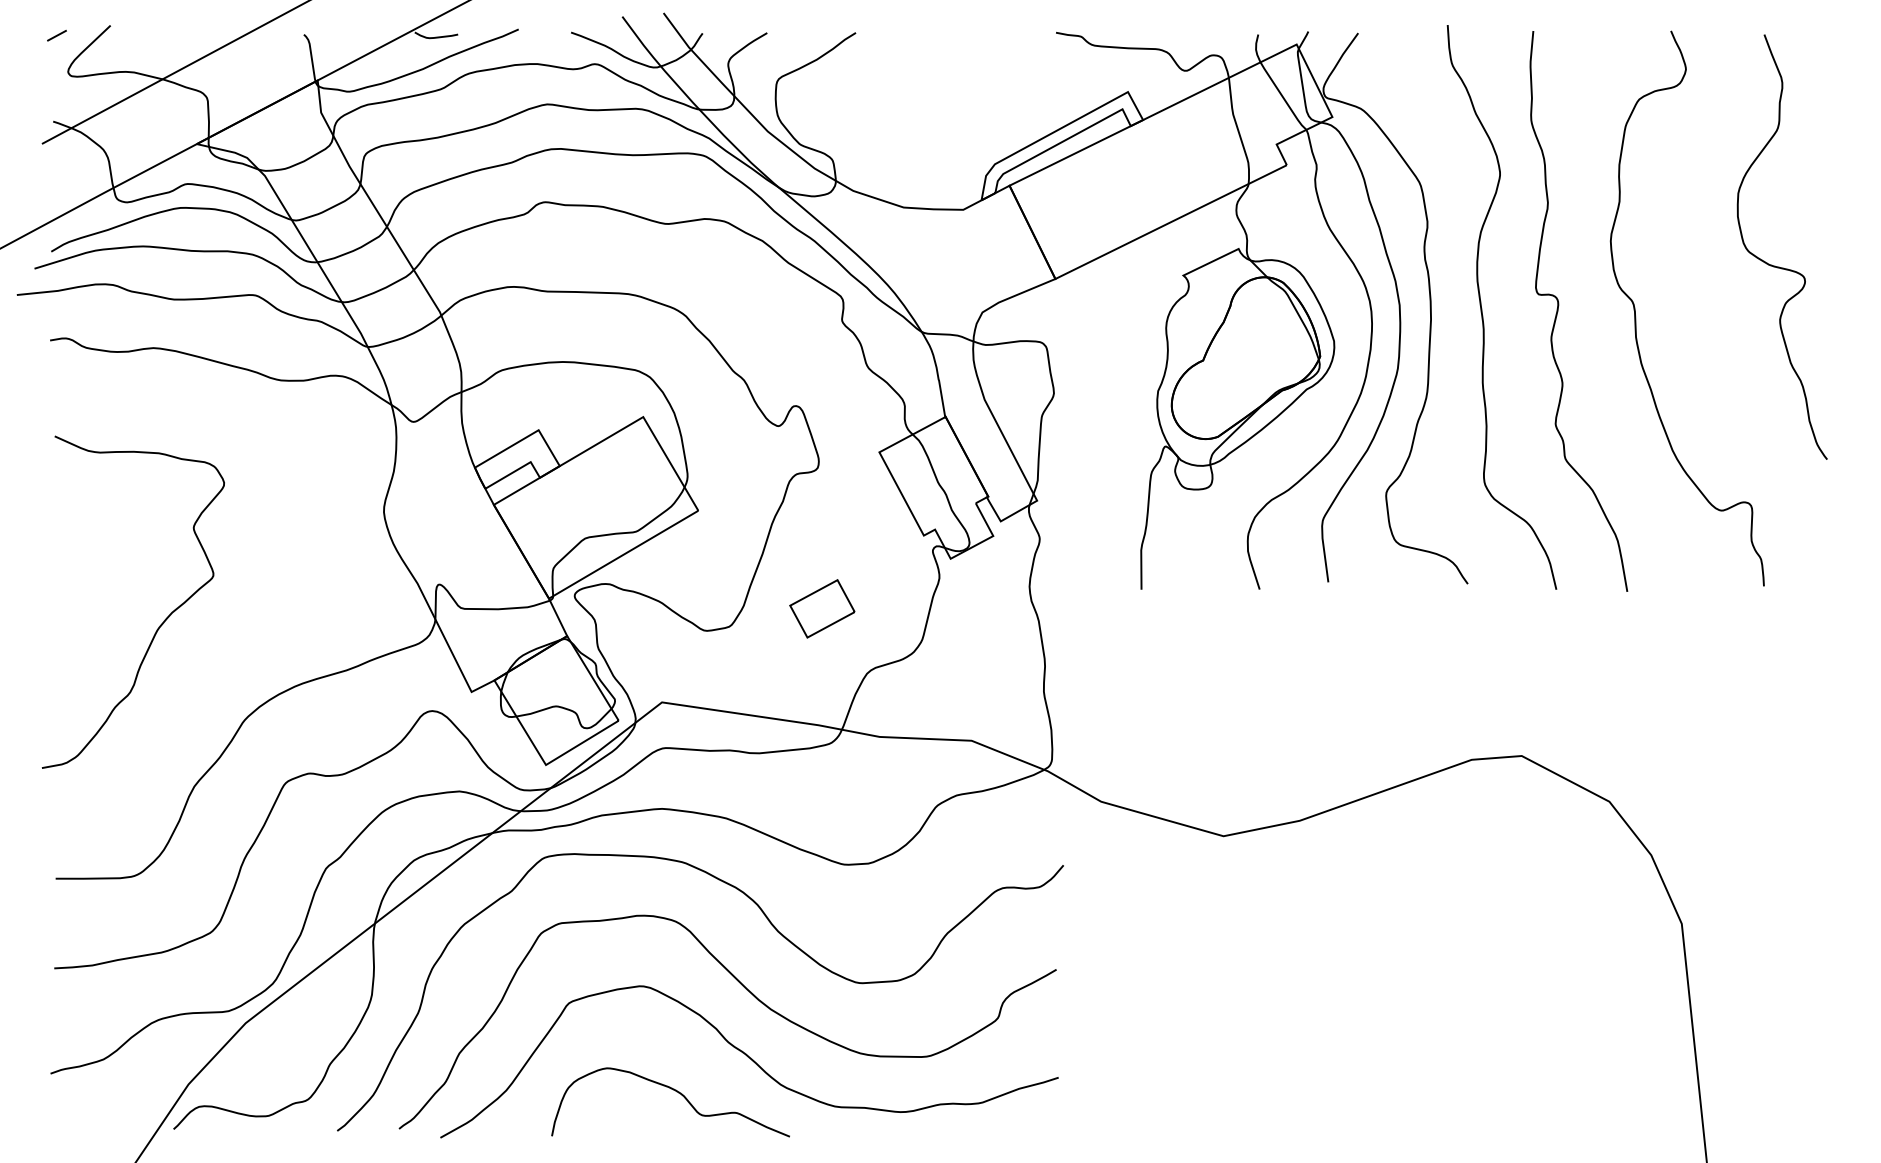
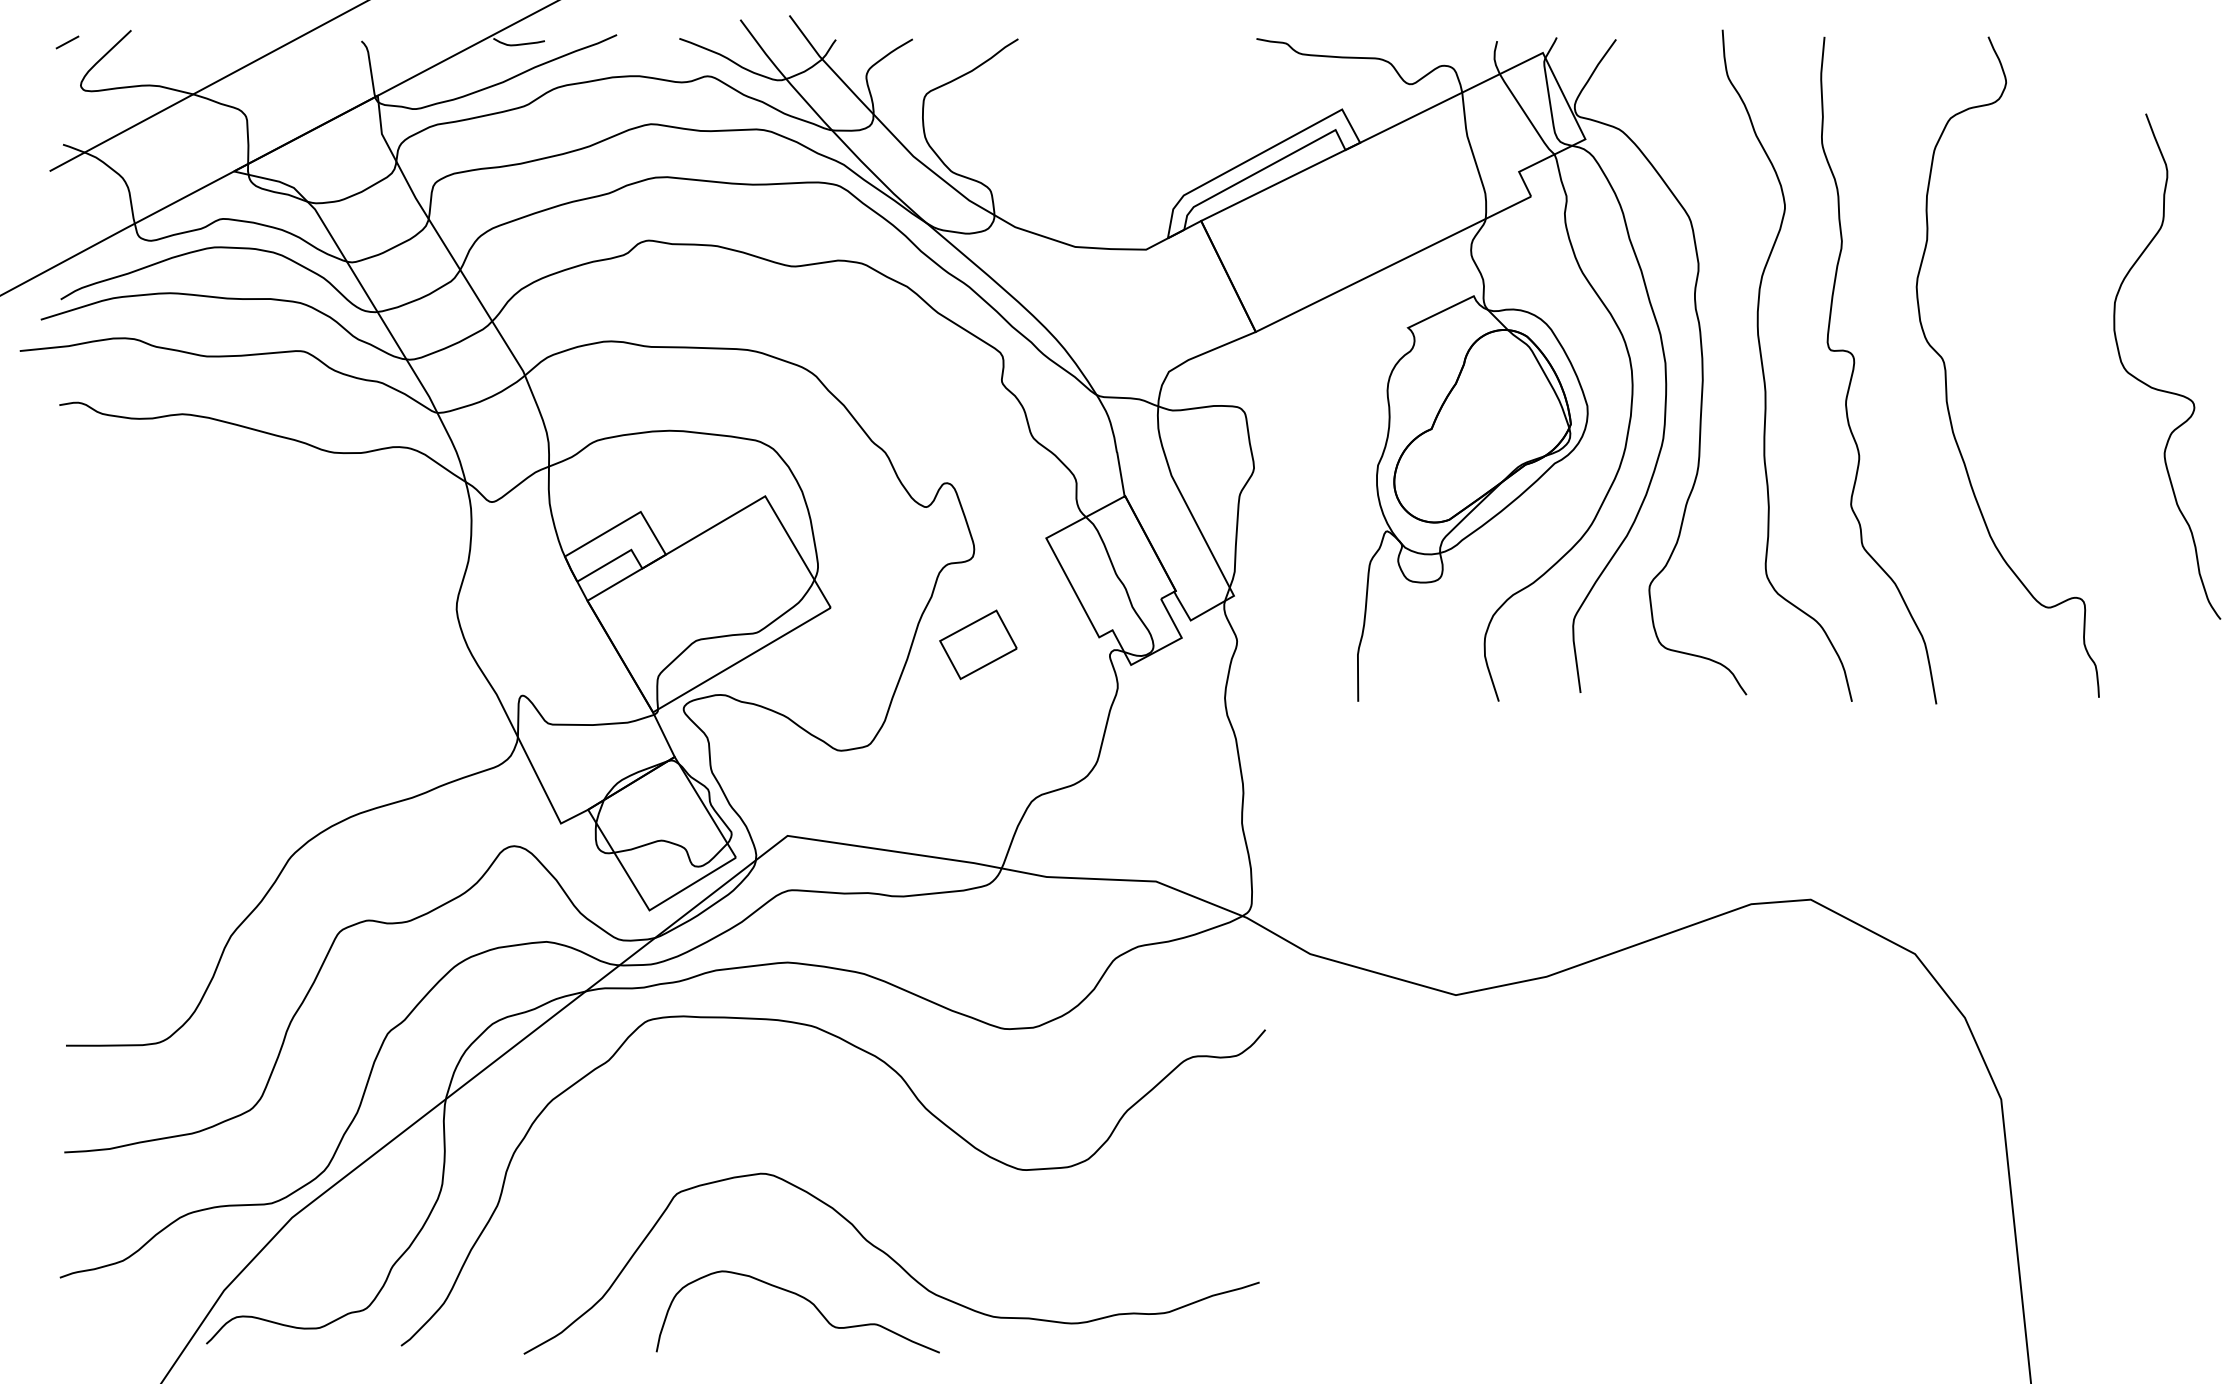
curve: (1775, 265) -> (2159, 388), moved
part: (822, 608) -> (978, 644), moved
curve: (159, 625) -> (189, 744), removed
curve: (752, 995) -> (895, 1184), removed

